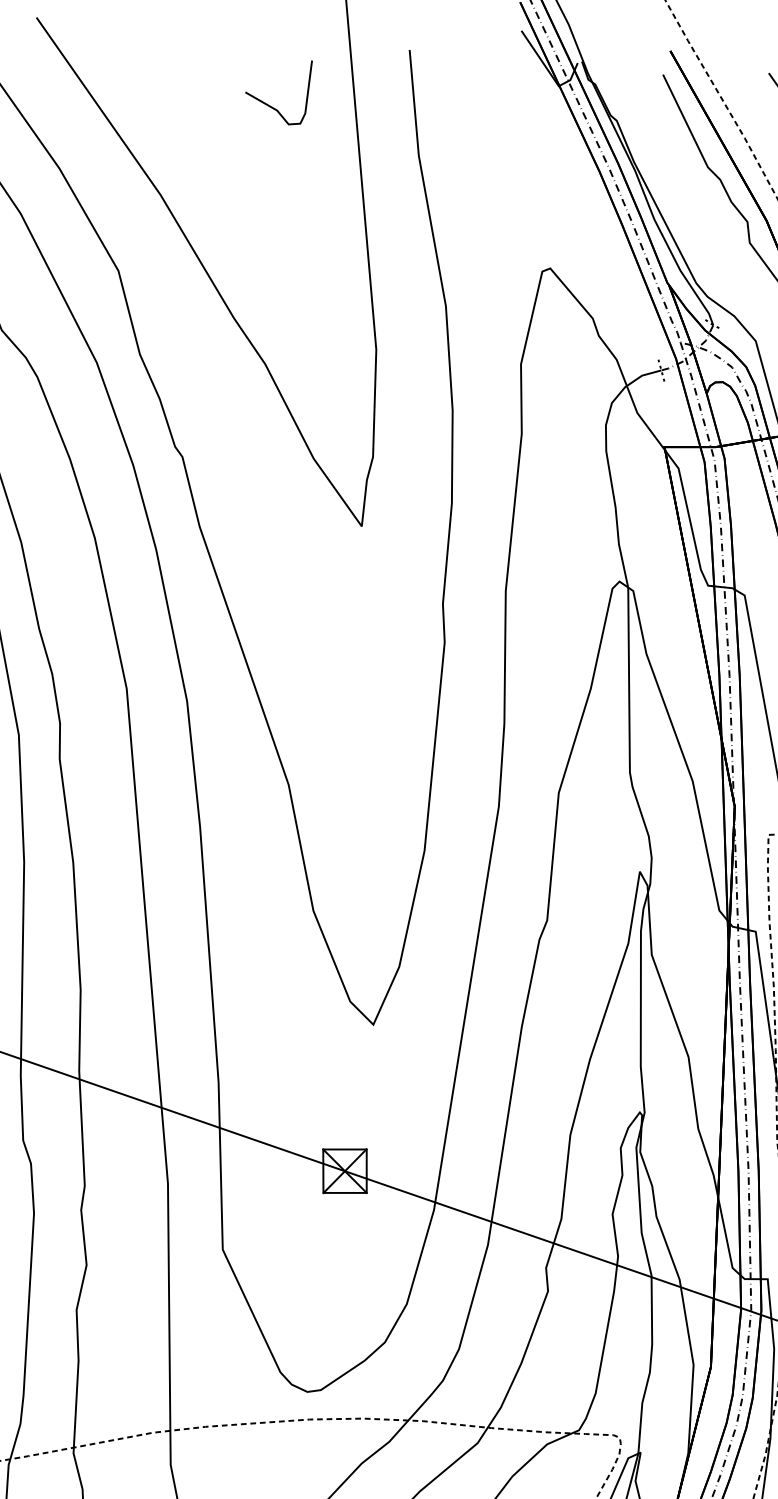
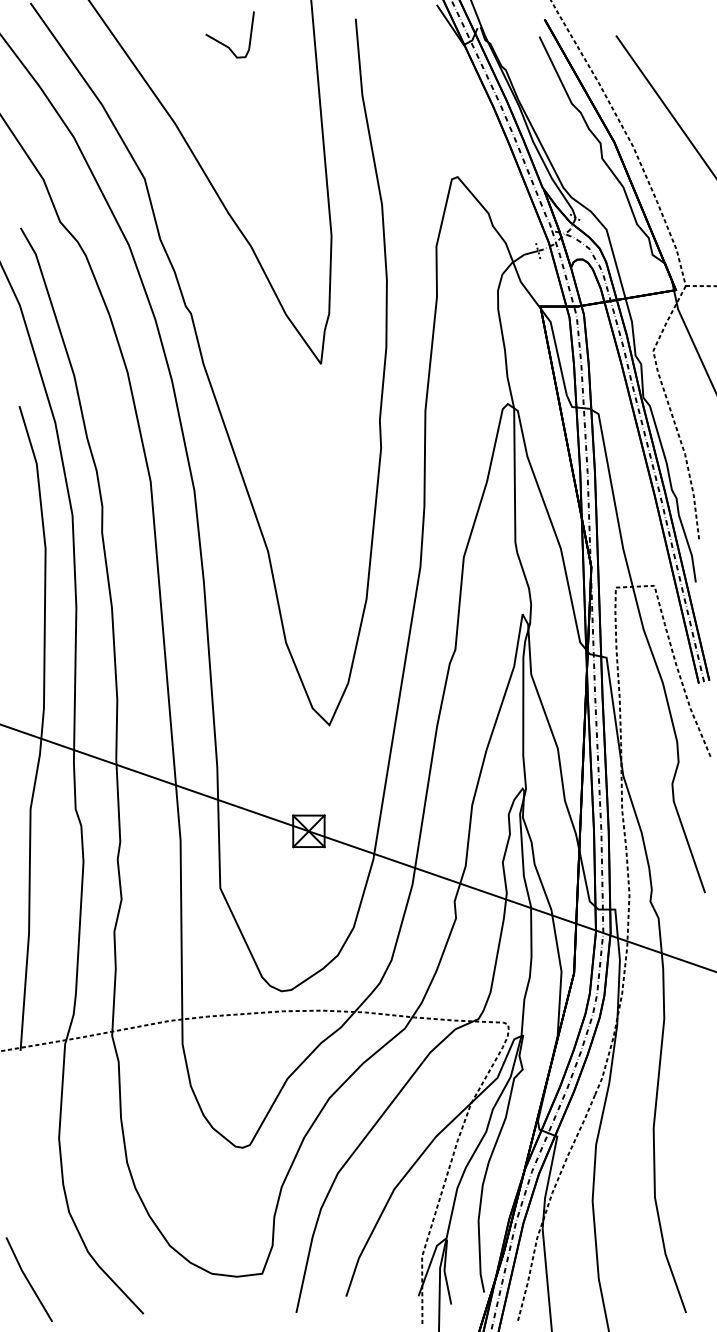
curve: (272, 106) -> (225, 44), moved

